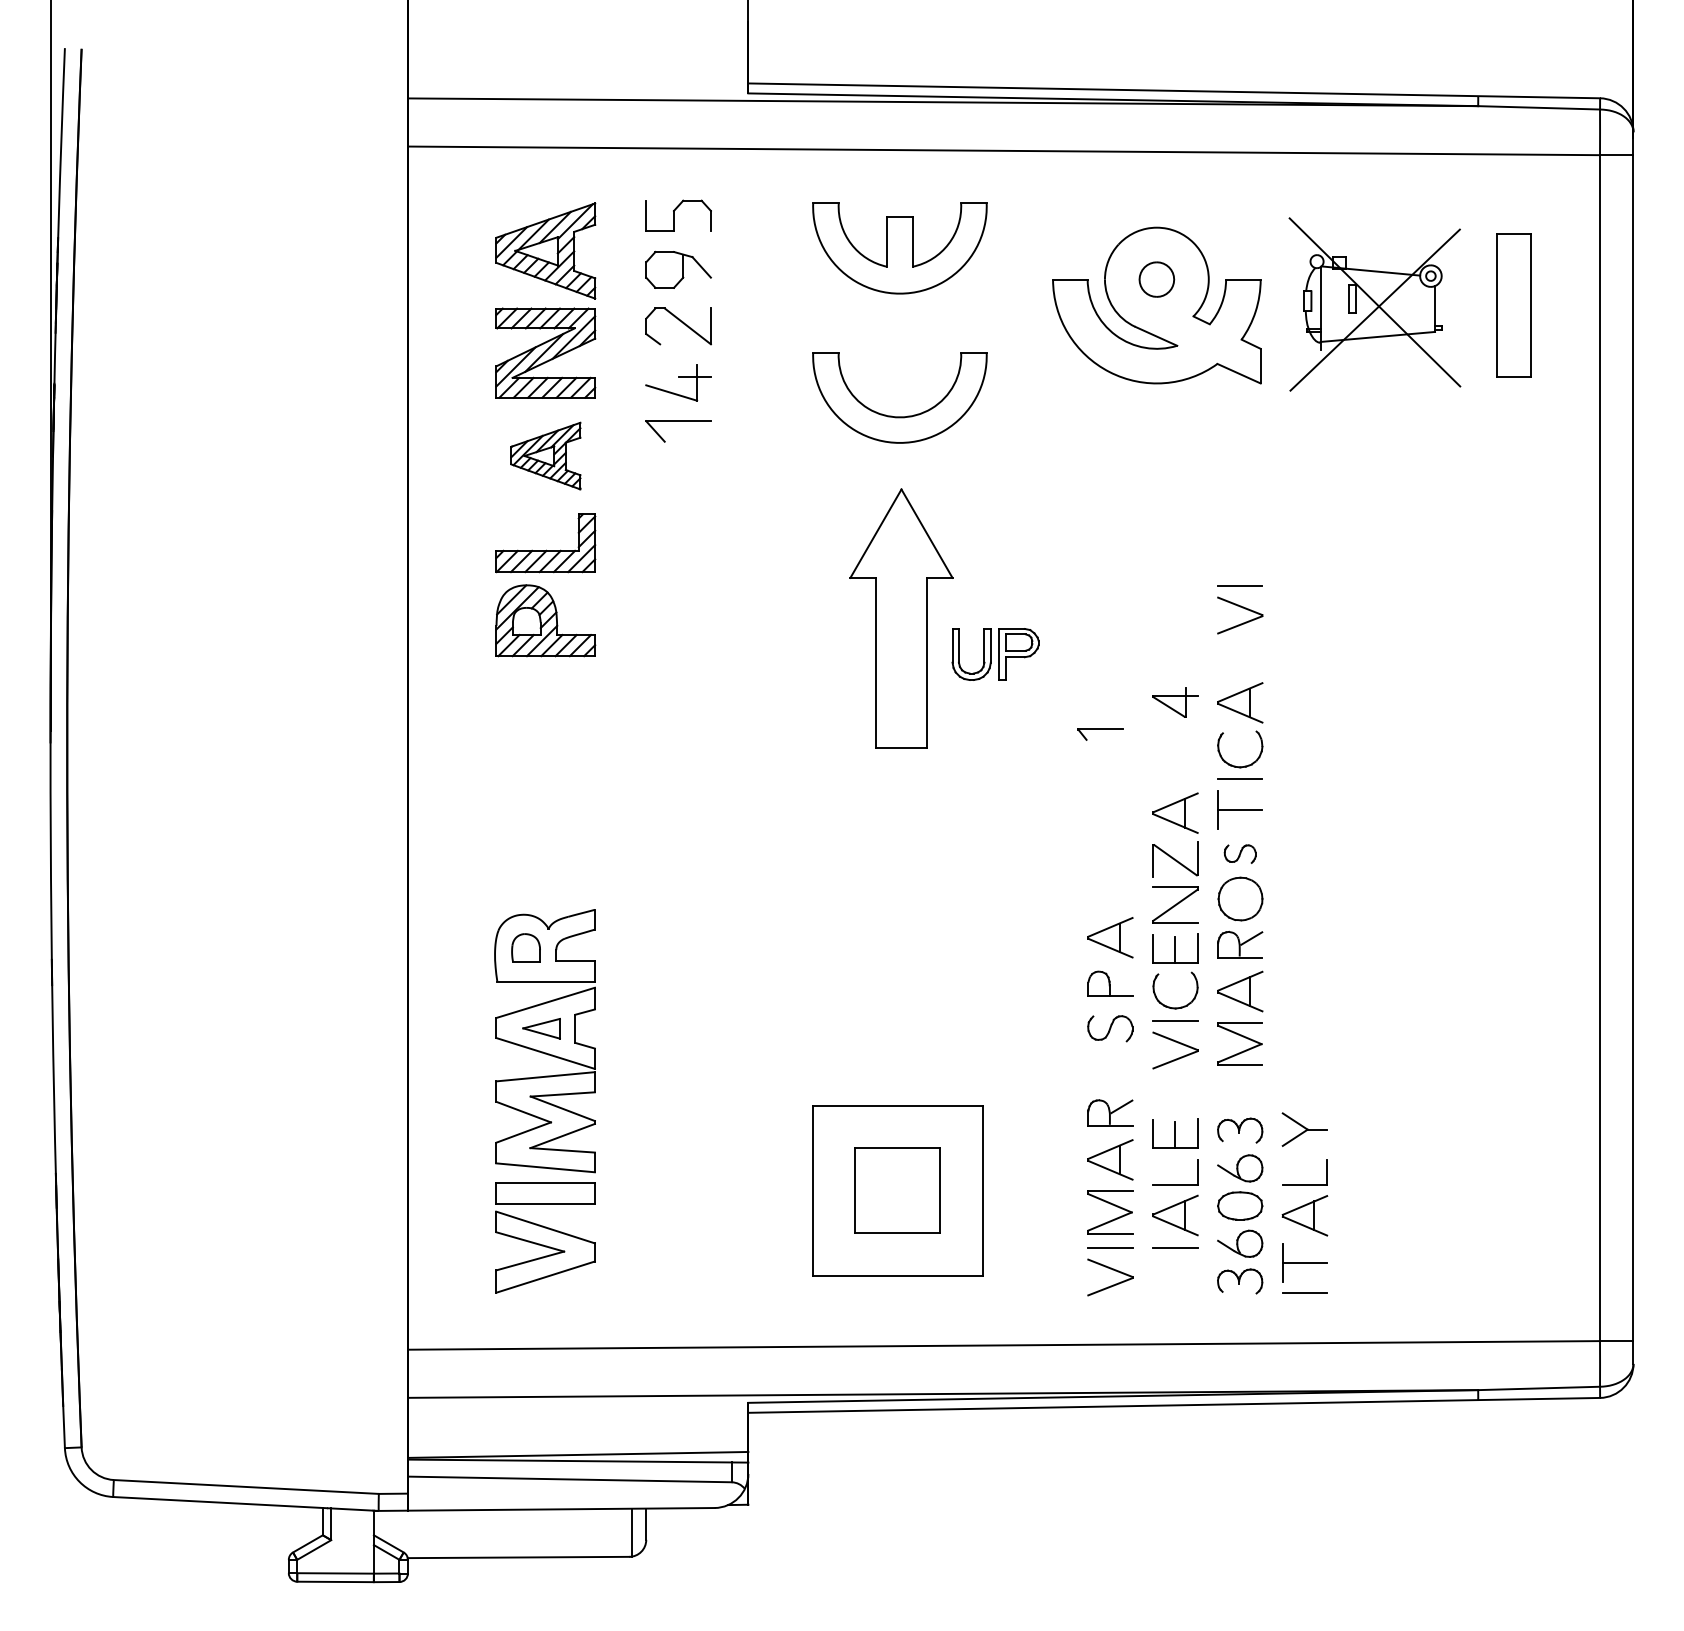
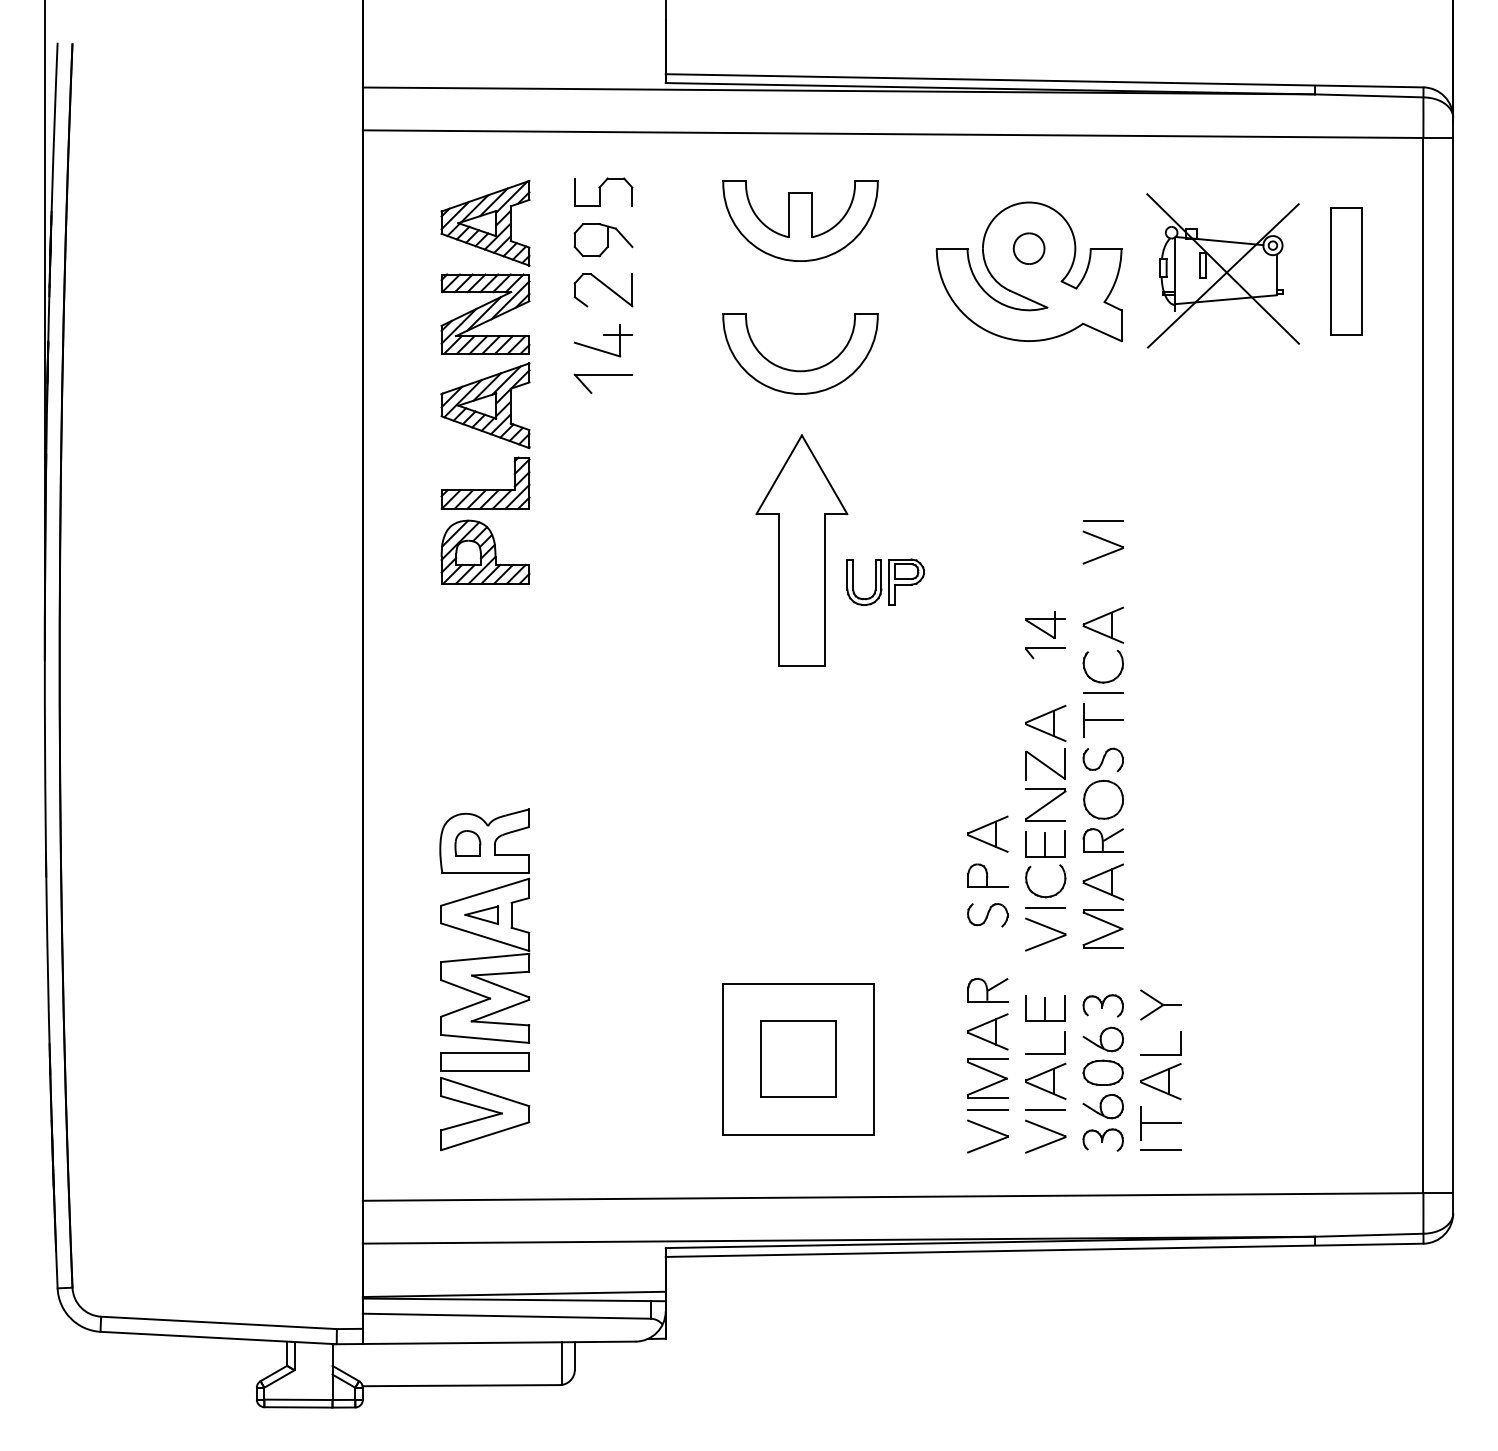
part: (545, 455) -> (485, 405), size x1.43
part: (1100, 734) -> (1045, 653), moved
part: (1240, 853) -> (1103, 759), size x1.43
part: (1177, 1270) -> (1047, 1130), added

